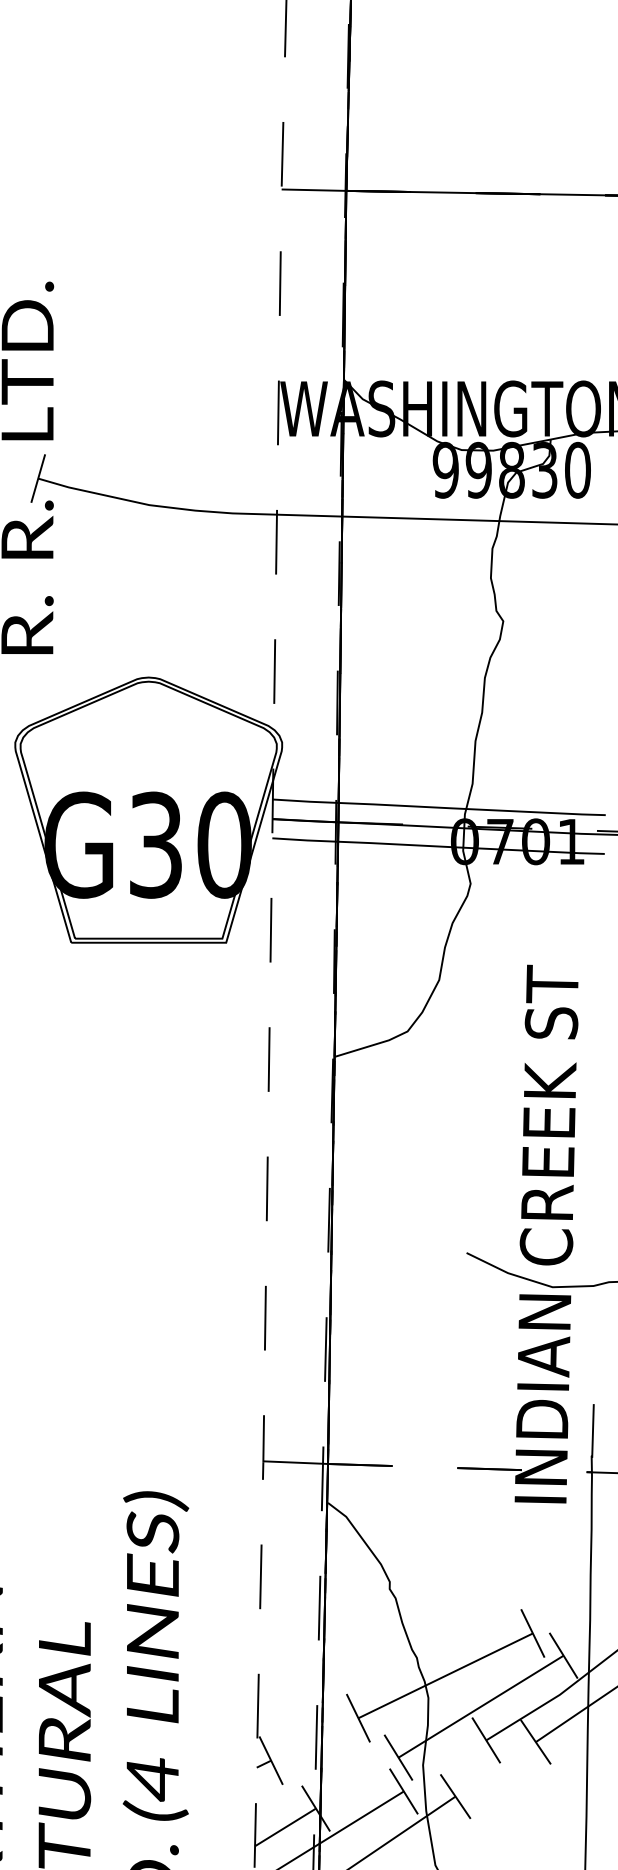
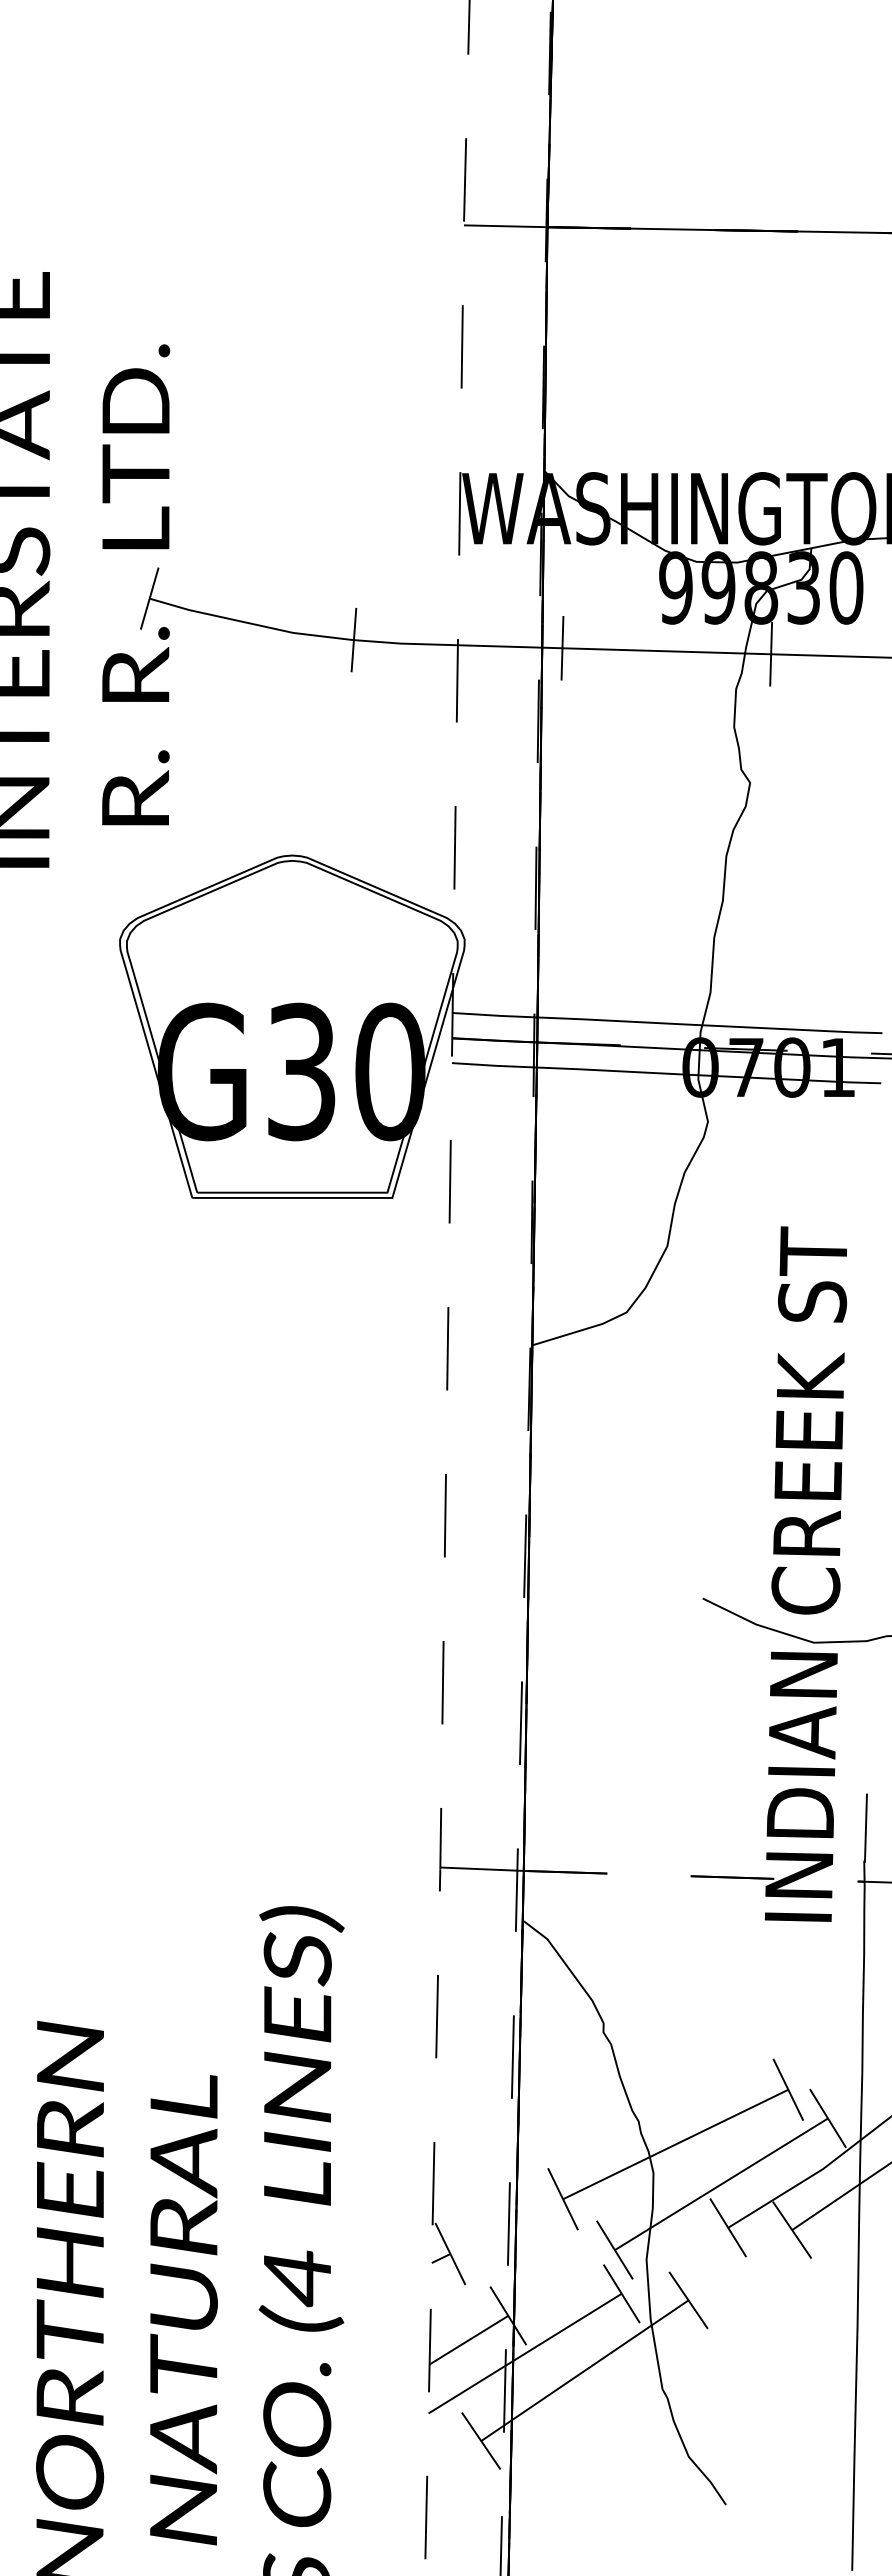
line: (196, 510) -> (353, 639), added
line: (357, 516) -> (562, 647), added
line: (519, 521) -> (771, 653), added

